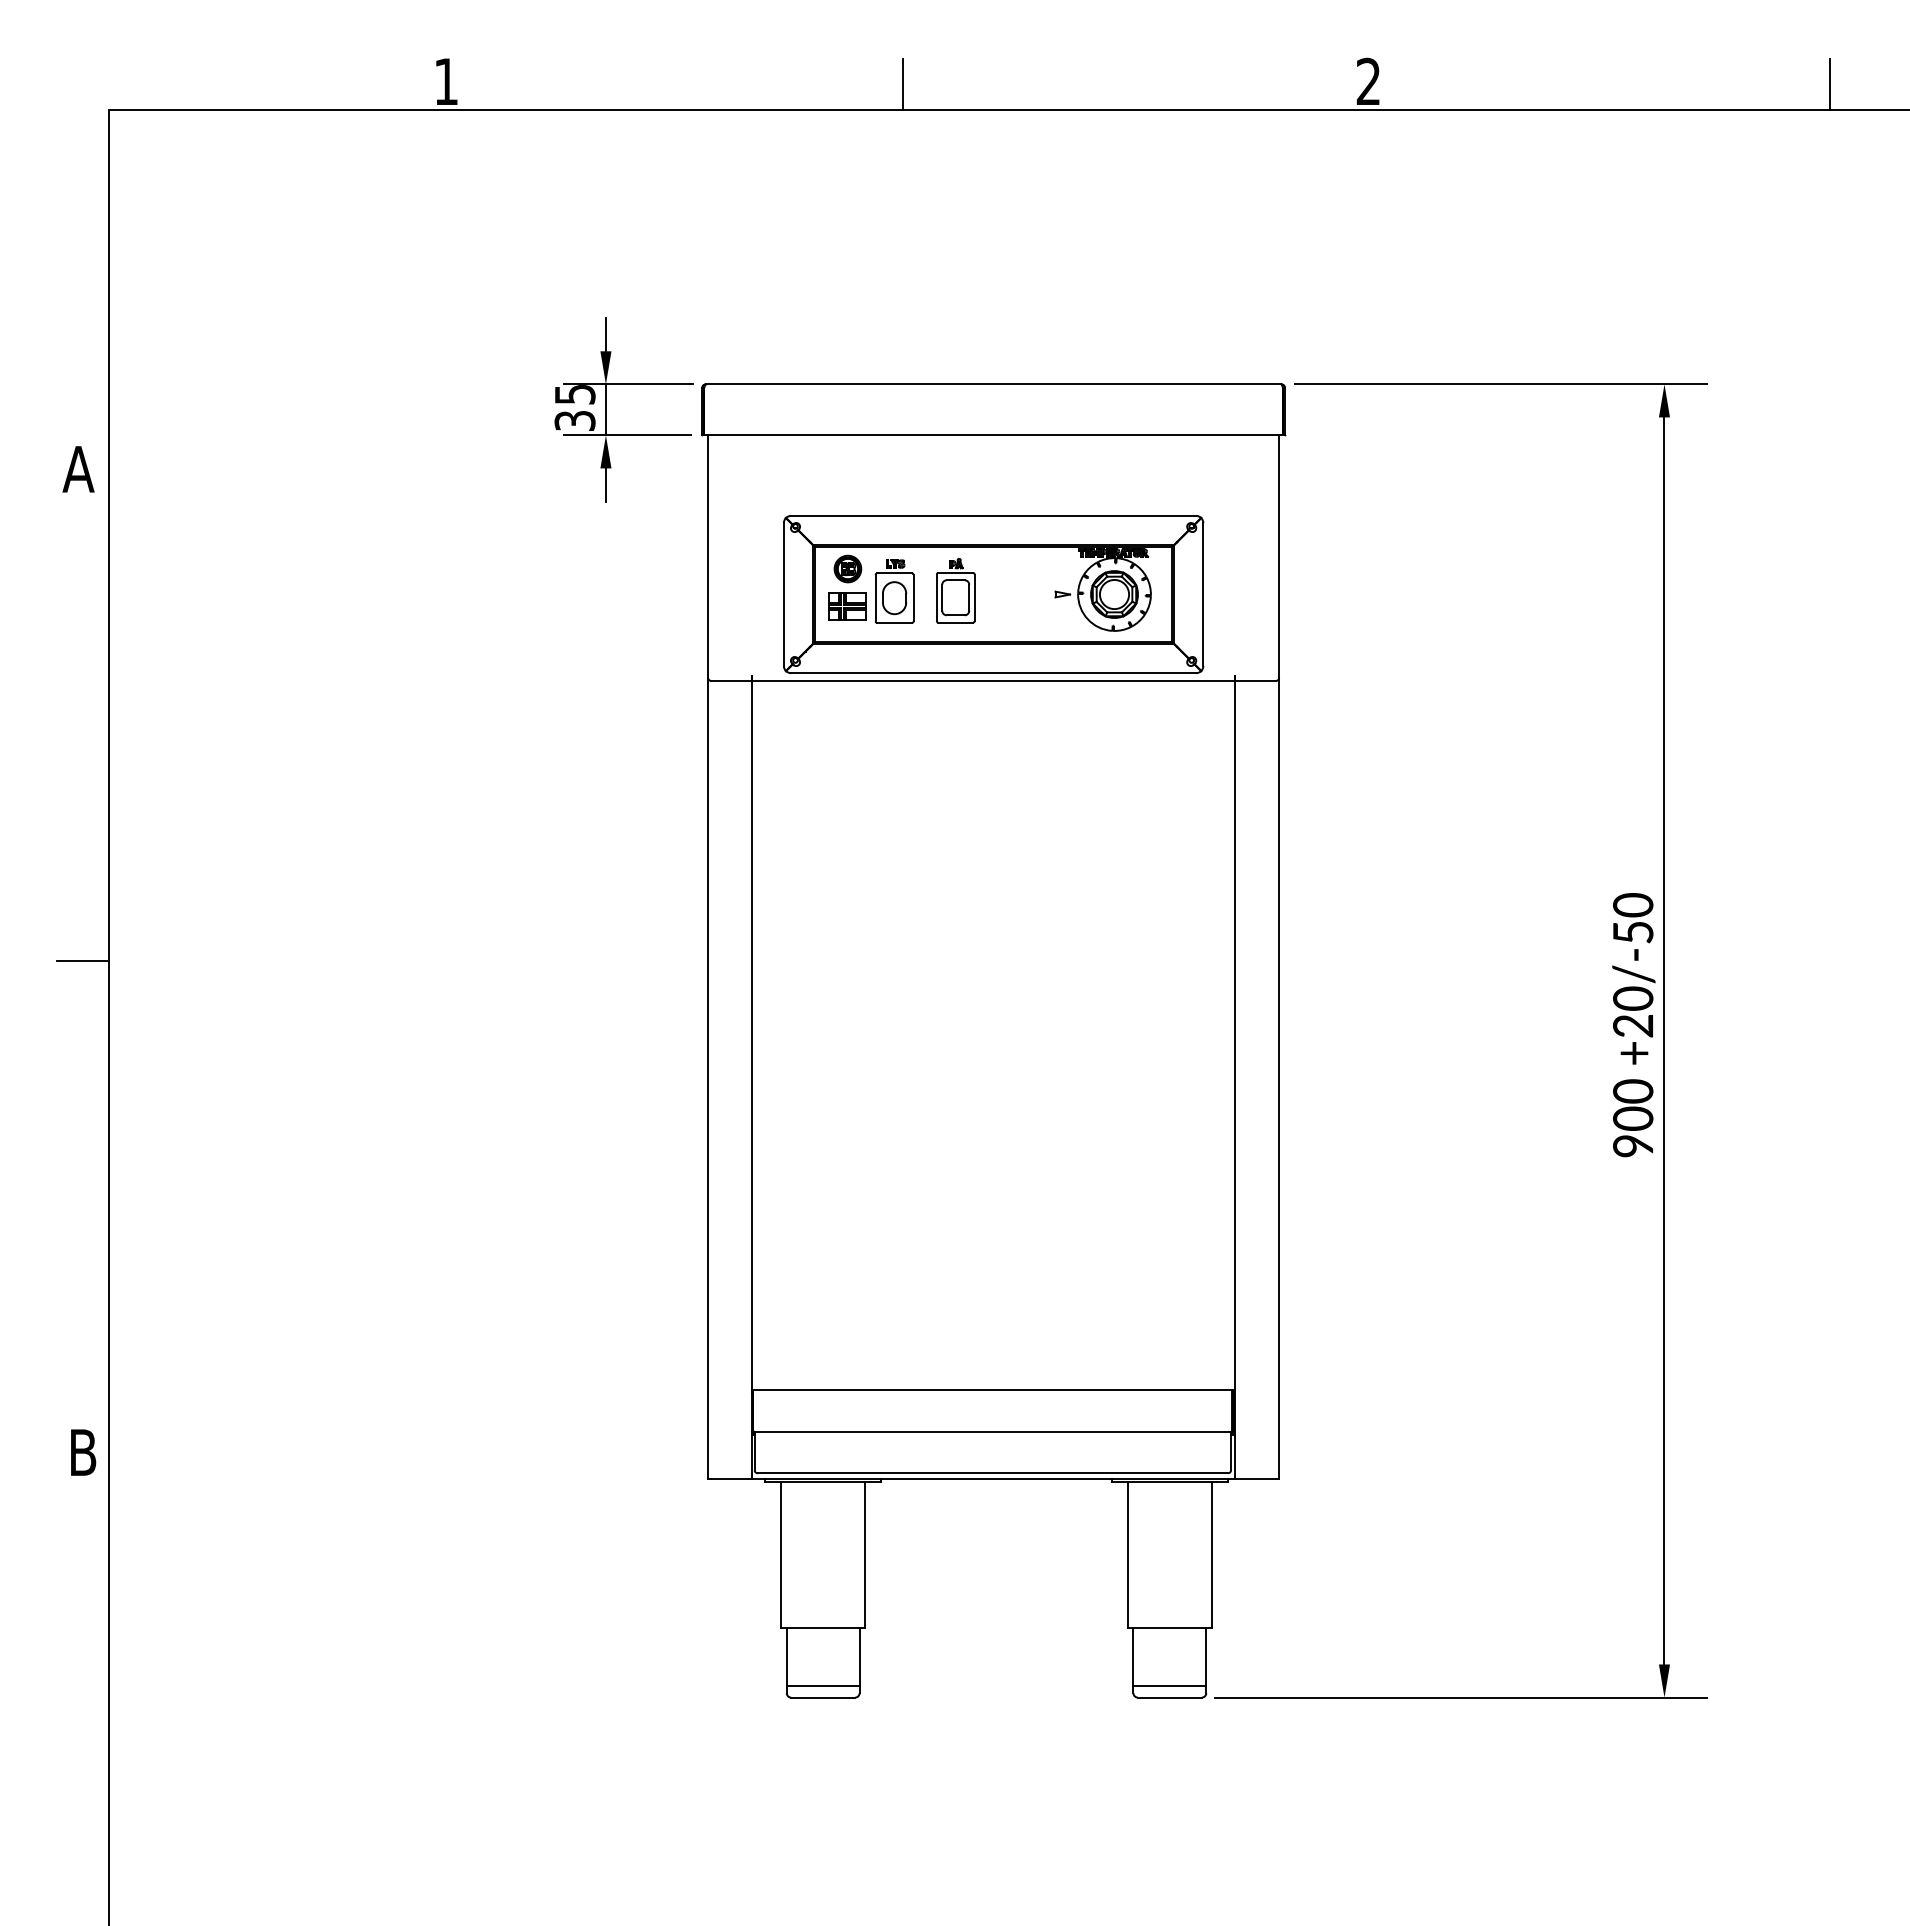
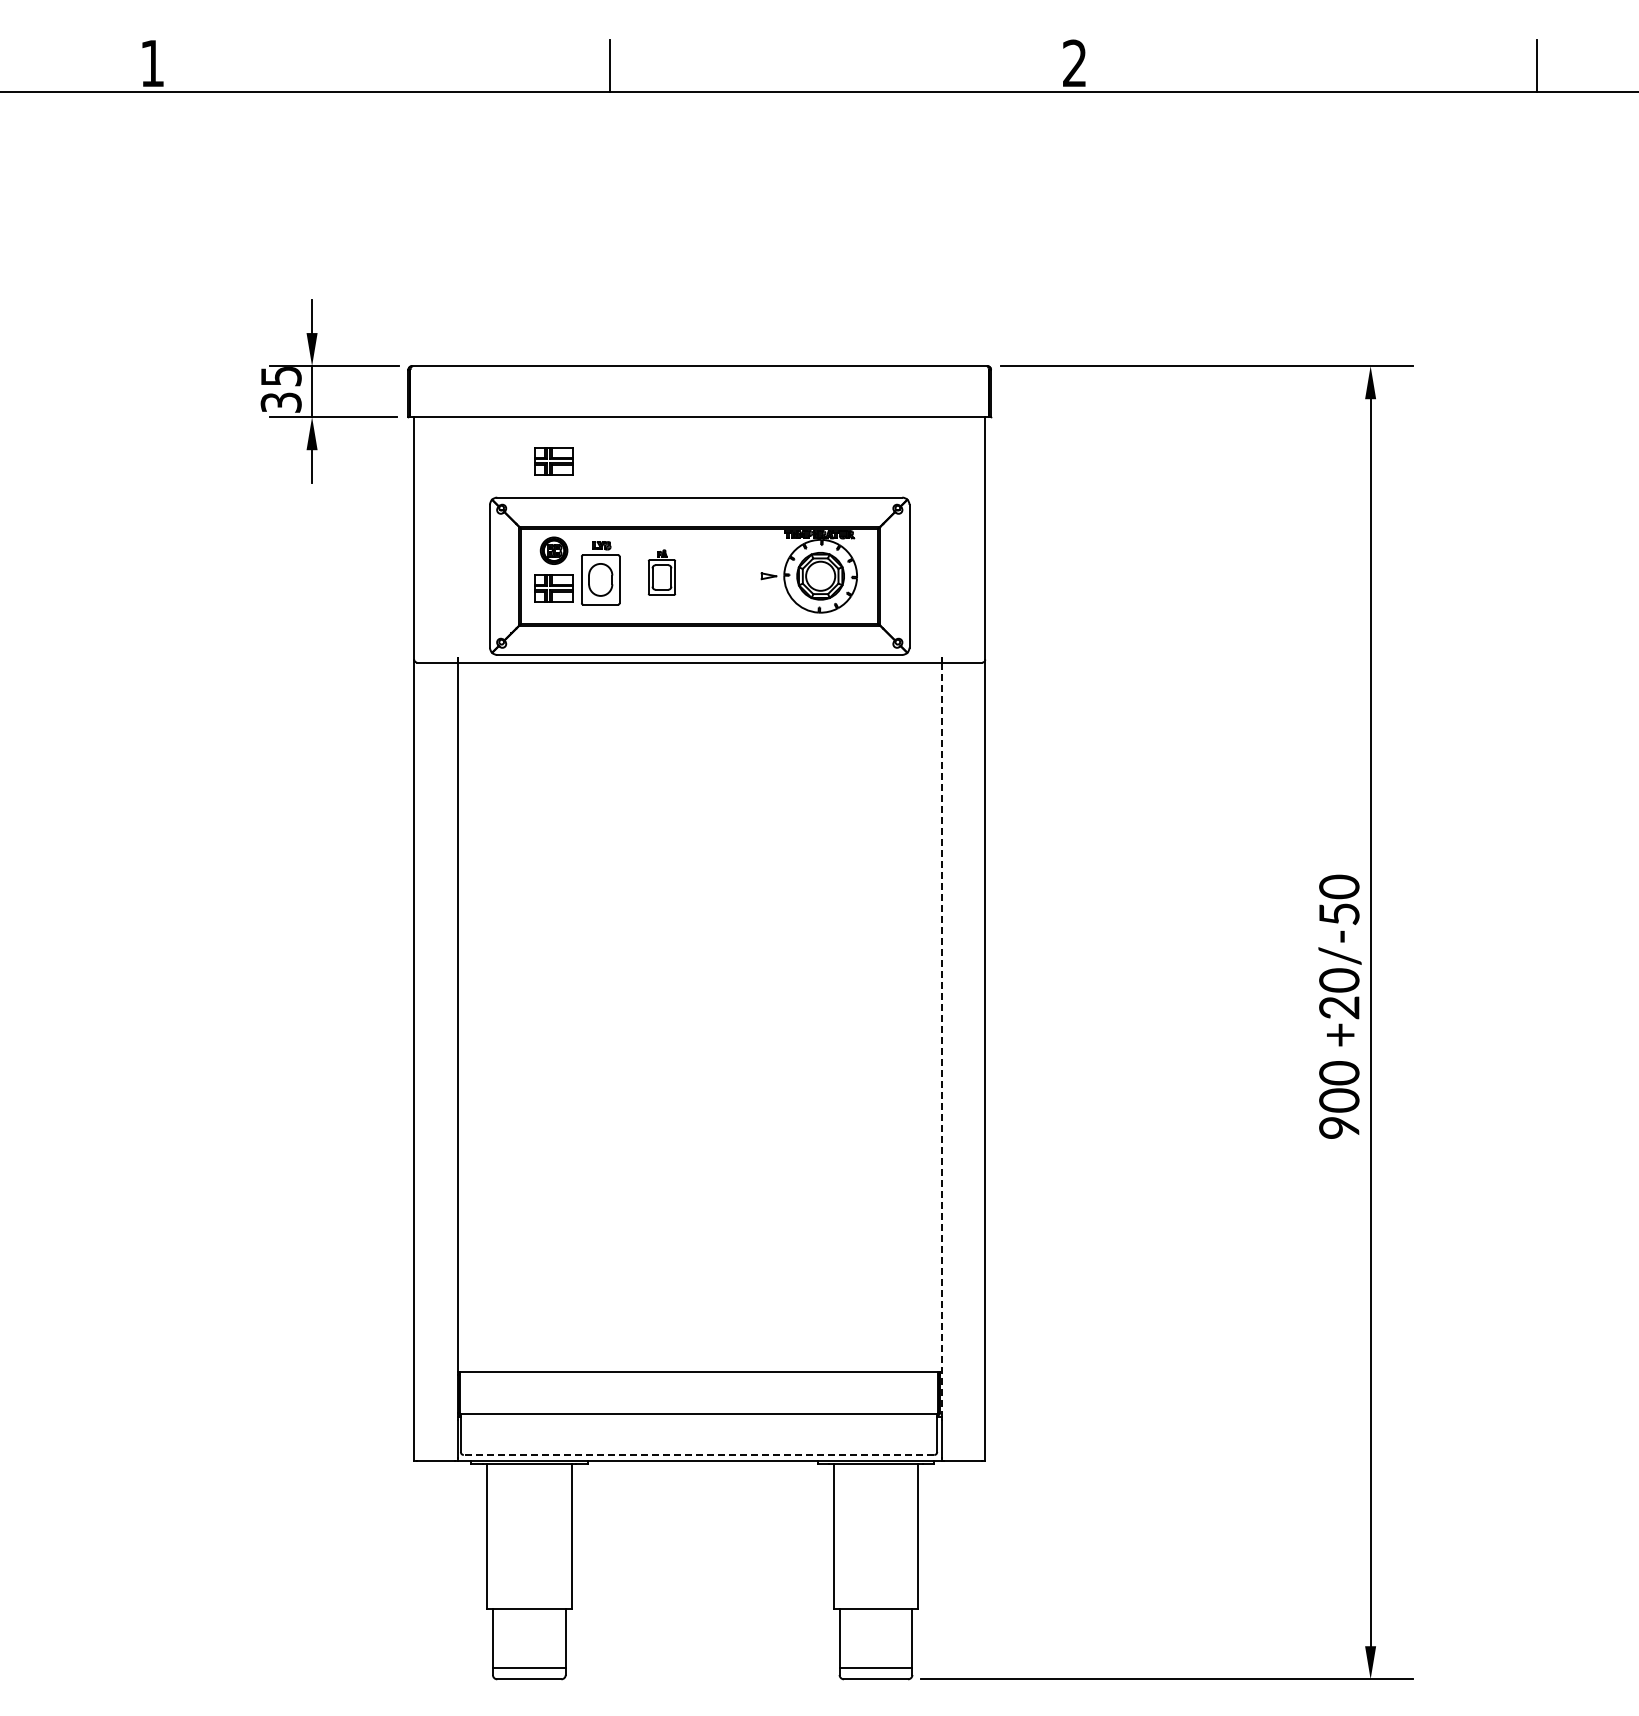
part: (847, 479) -> (553, 461), added
part: (955, 590) -> (661, 572), size x0.7
line: (1235, 1058) -> (941, 1040), solid -> dashed
line: (992, 1473) -> (698, 1455), solid -> dashed

